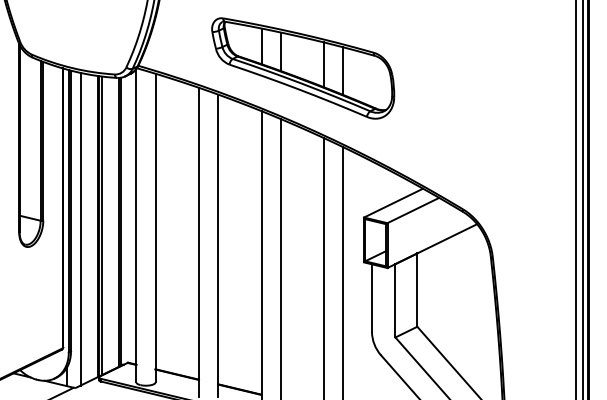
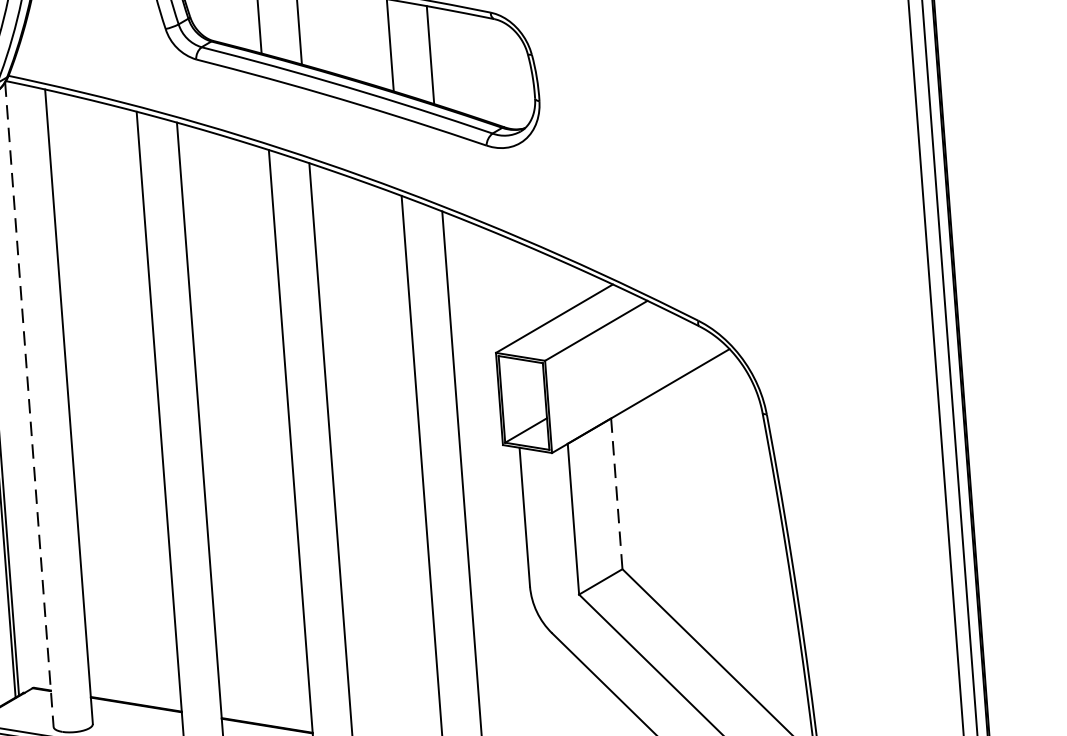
line: (136, 225) -> (29, 404), solid -> dashed
line: (417, 290) -> (617, 494), solid -> dashed

